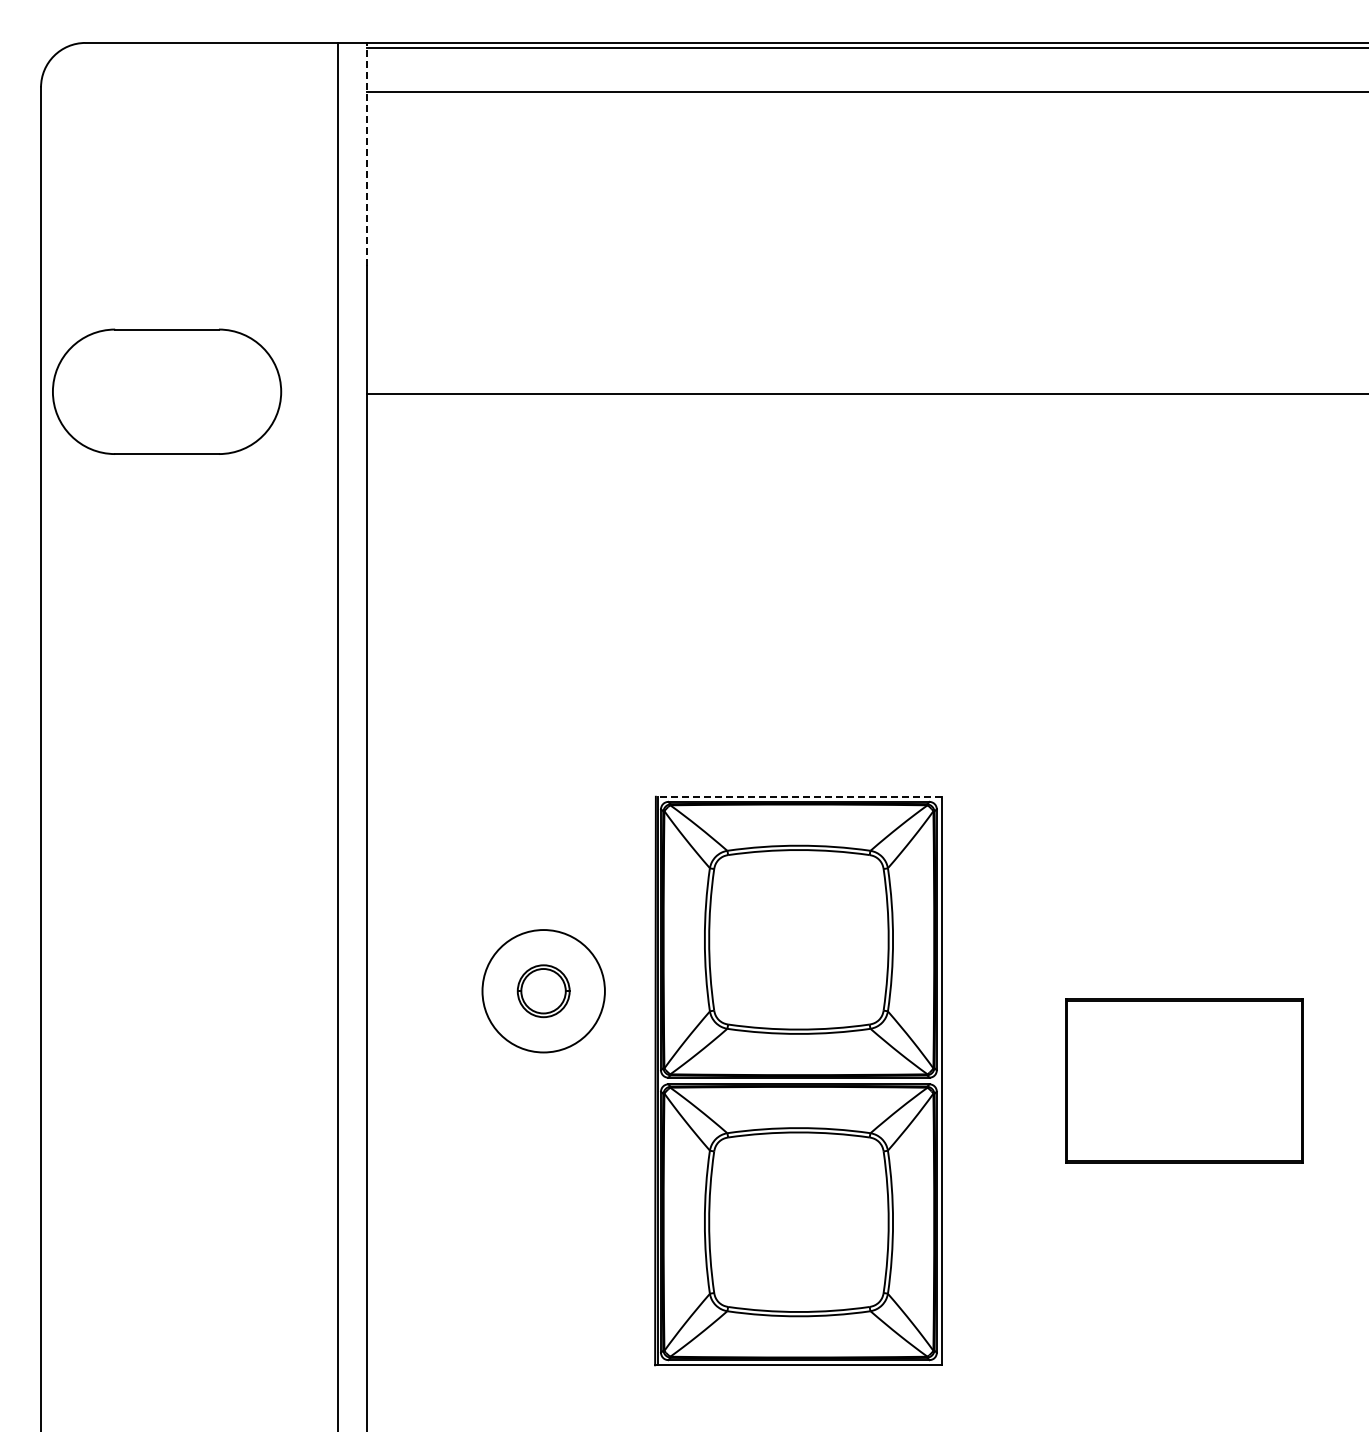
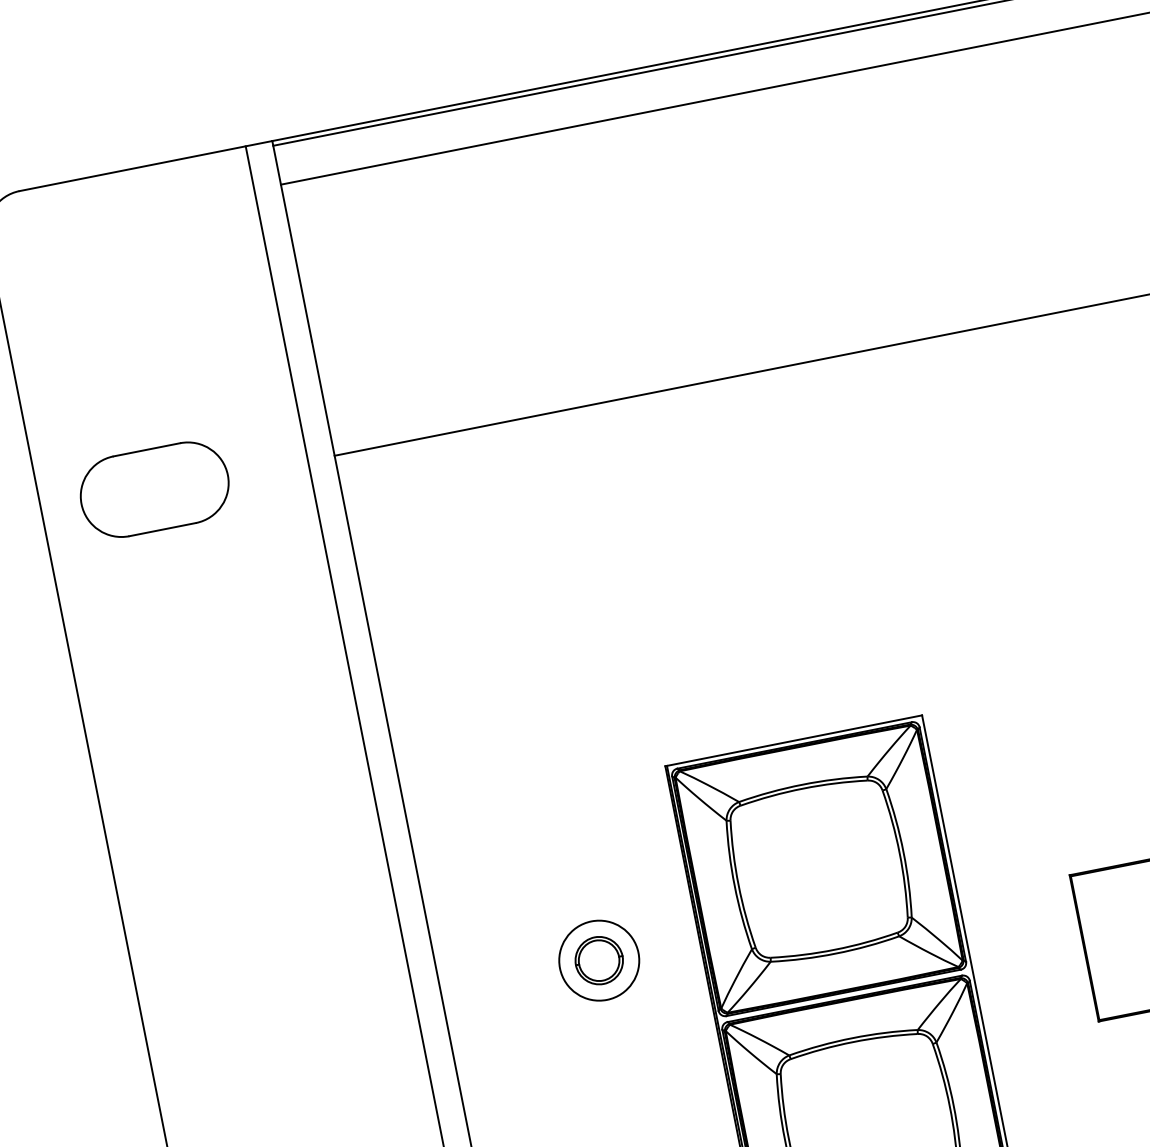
line: (367, 154) -> (292, 241), dashed -> solid
part: (166, 391) -> (154, 489), size x0.71
line: (798, 796) -> (793, 740), dashed -> solid
circle: (543, 990) -> (598, 960), size x0.71

